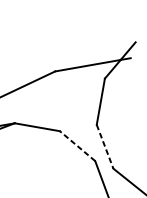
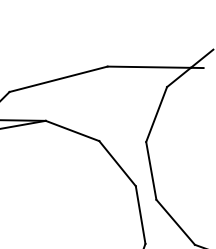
line: (77, 146) -> (117, 163), dashed -> solid
line: (105, 147) -> (151, 171), dashed -> solid

